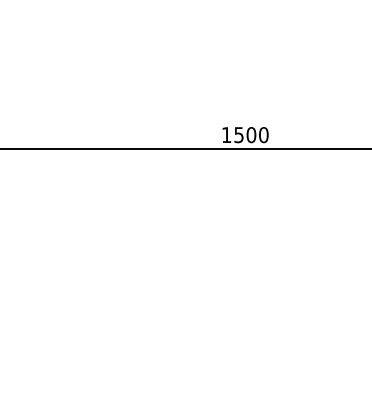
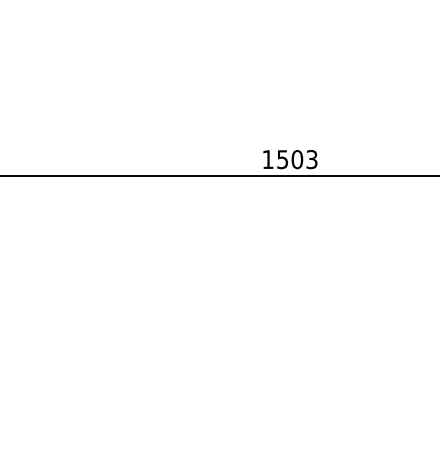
text: (263, 135) -> (311, 160), 1500 -> 1503

